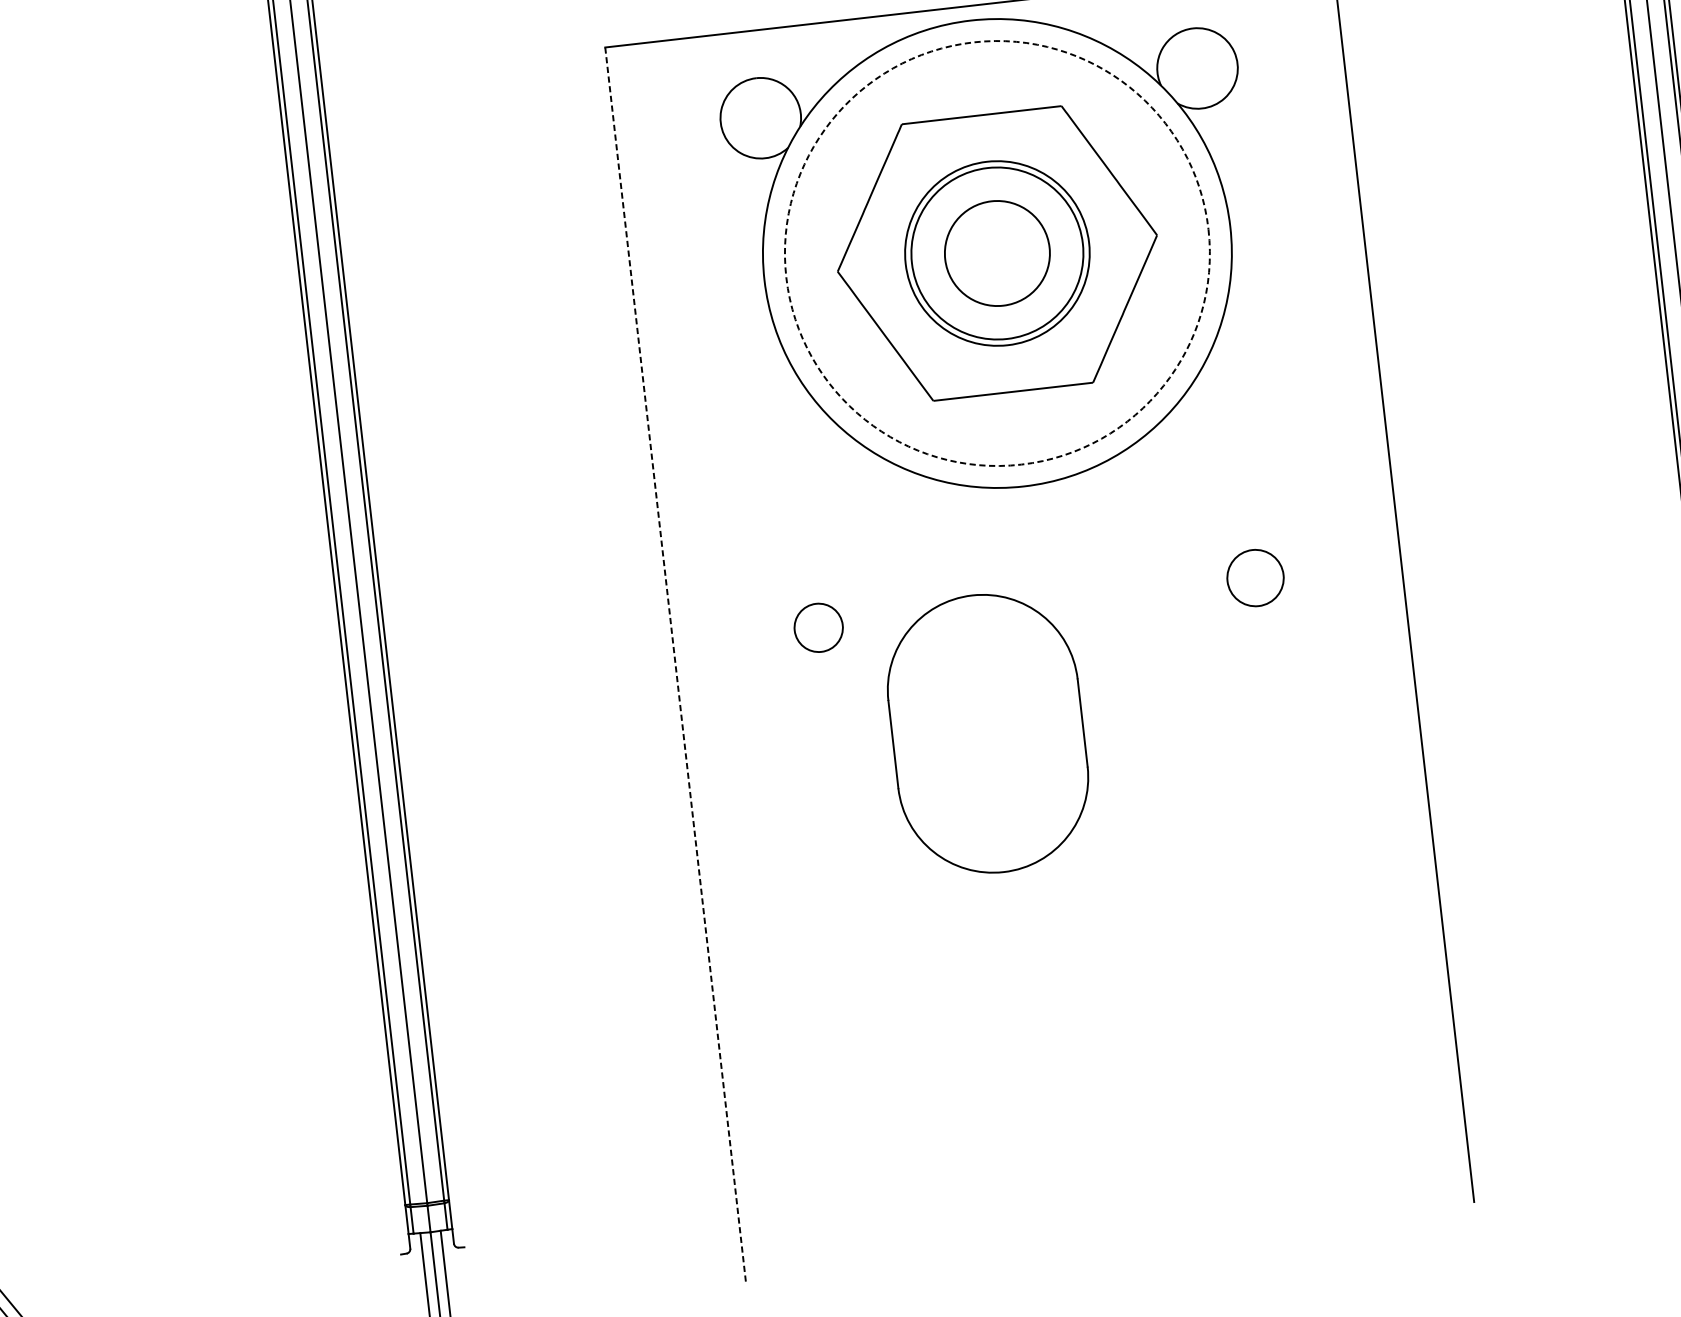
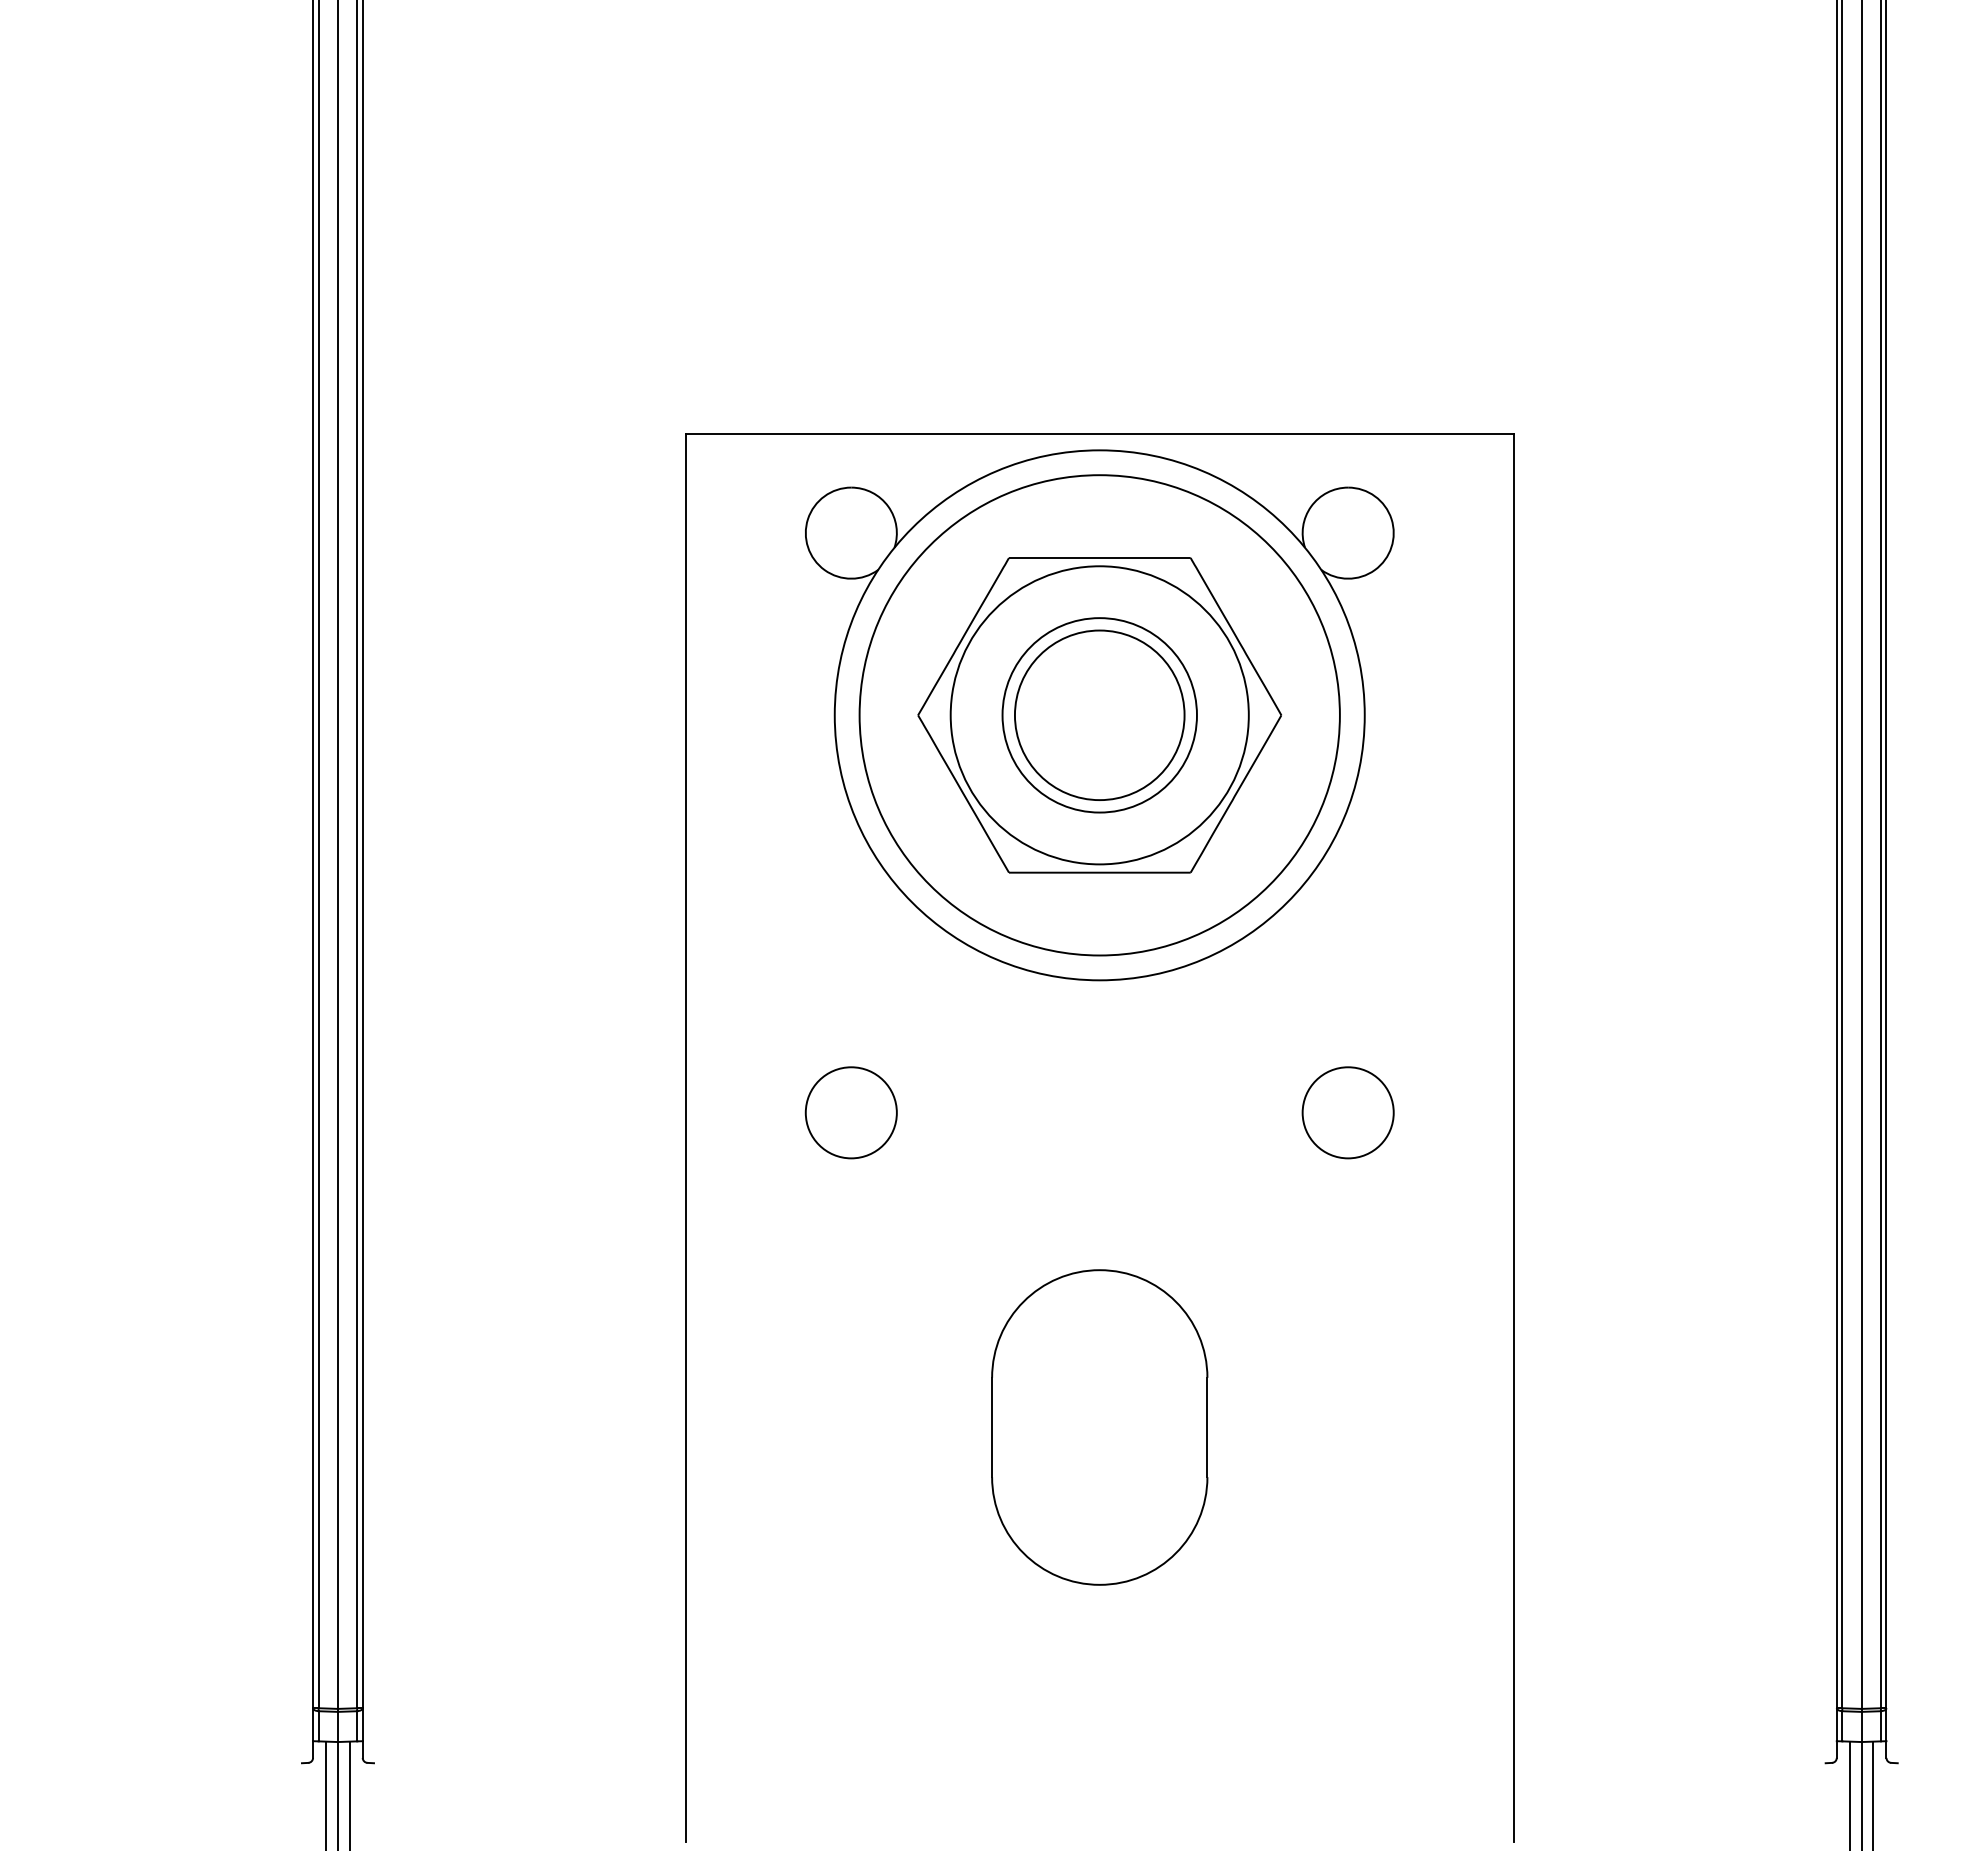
circle: (997, 253) -> (1099, 715), dashed -> solid
circle: (997, 253) -> (1099, 715), size x1.43
circle: (997, 253) -> (1099, 715), size x1.43
circle: (1254, 577) -> (1347, 1112), size x1.43
circle: (818, 627) -> (850, 1112), size x1.67
line: (675, 666) -> (685, 1137), dashed -> solid
part: (987, 733) -> (1099, 1427), moved

